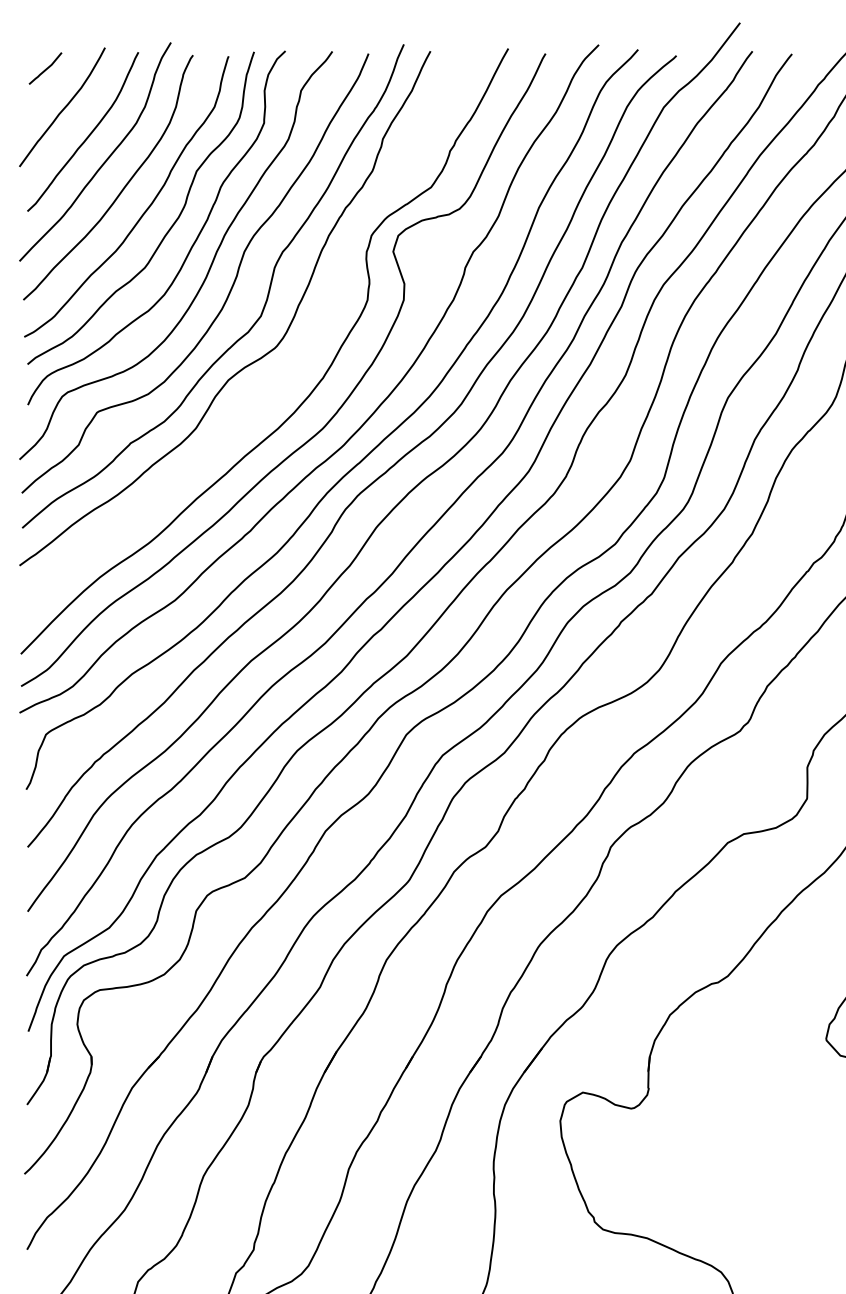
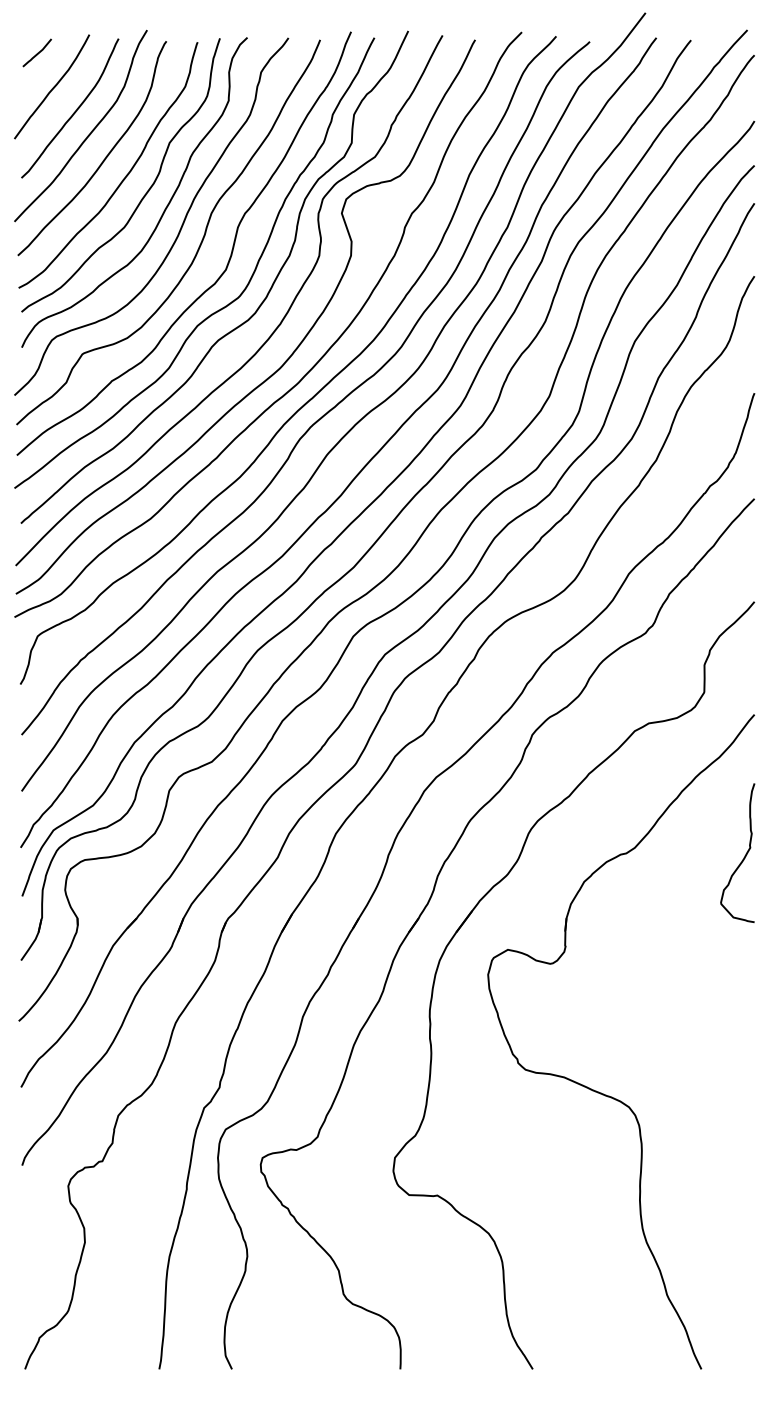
curve: (298, 358) -> (258, 306), added

